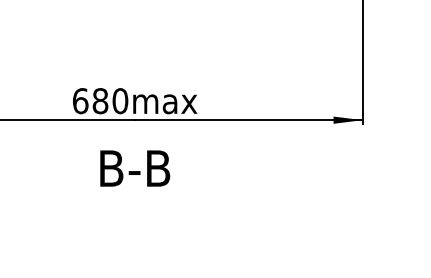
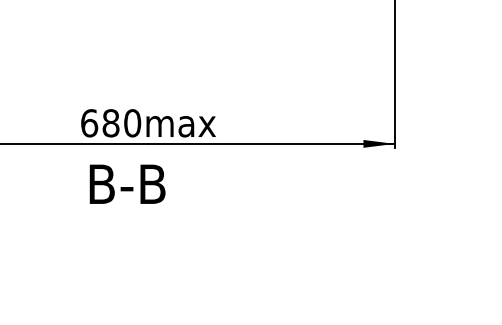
text: (135, 167) -> (127, 183), moved

